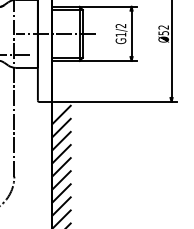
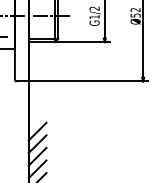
line: (61, 114) -> (37, 93), removed
line: (61, 127) -> (37, 106), removed
line: (61, 140) -> (37, 118), removed

